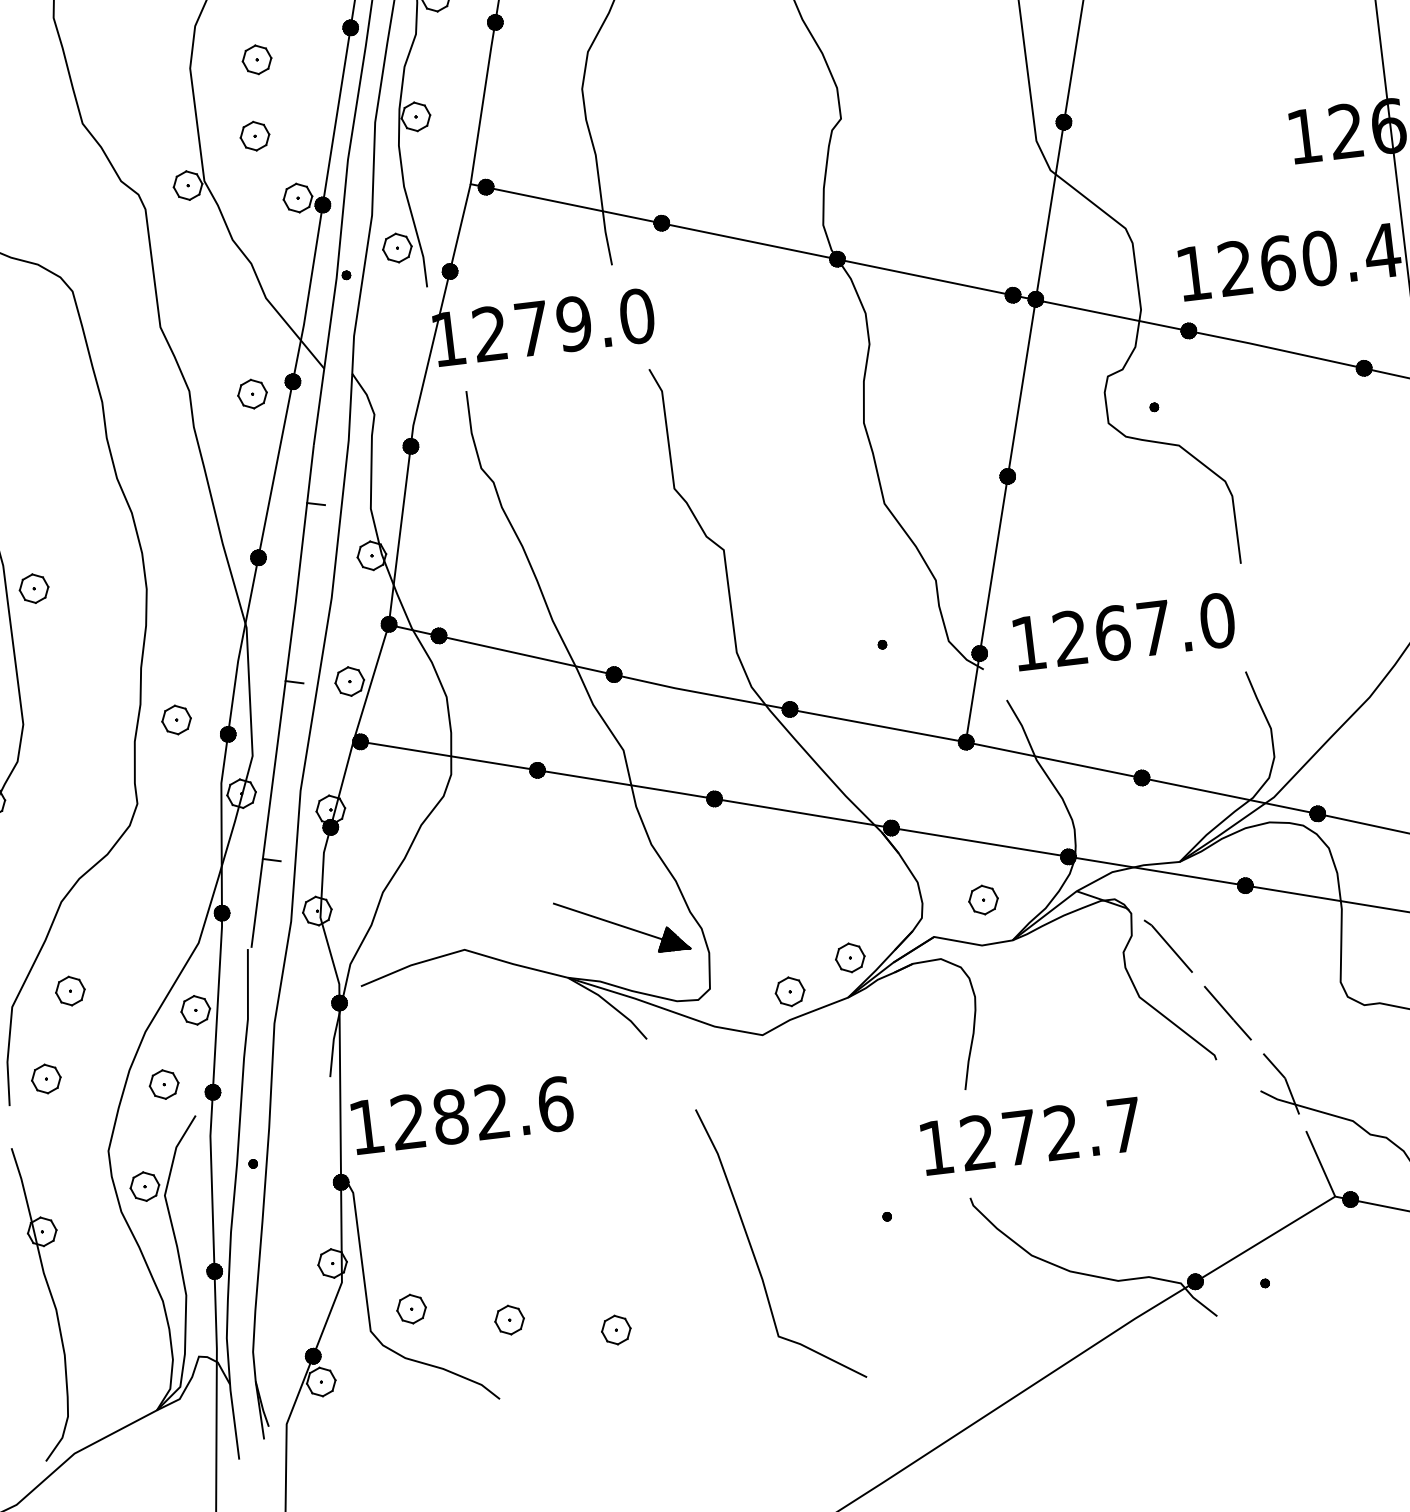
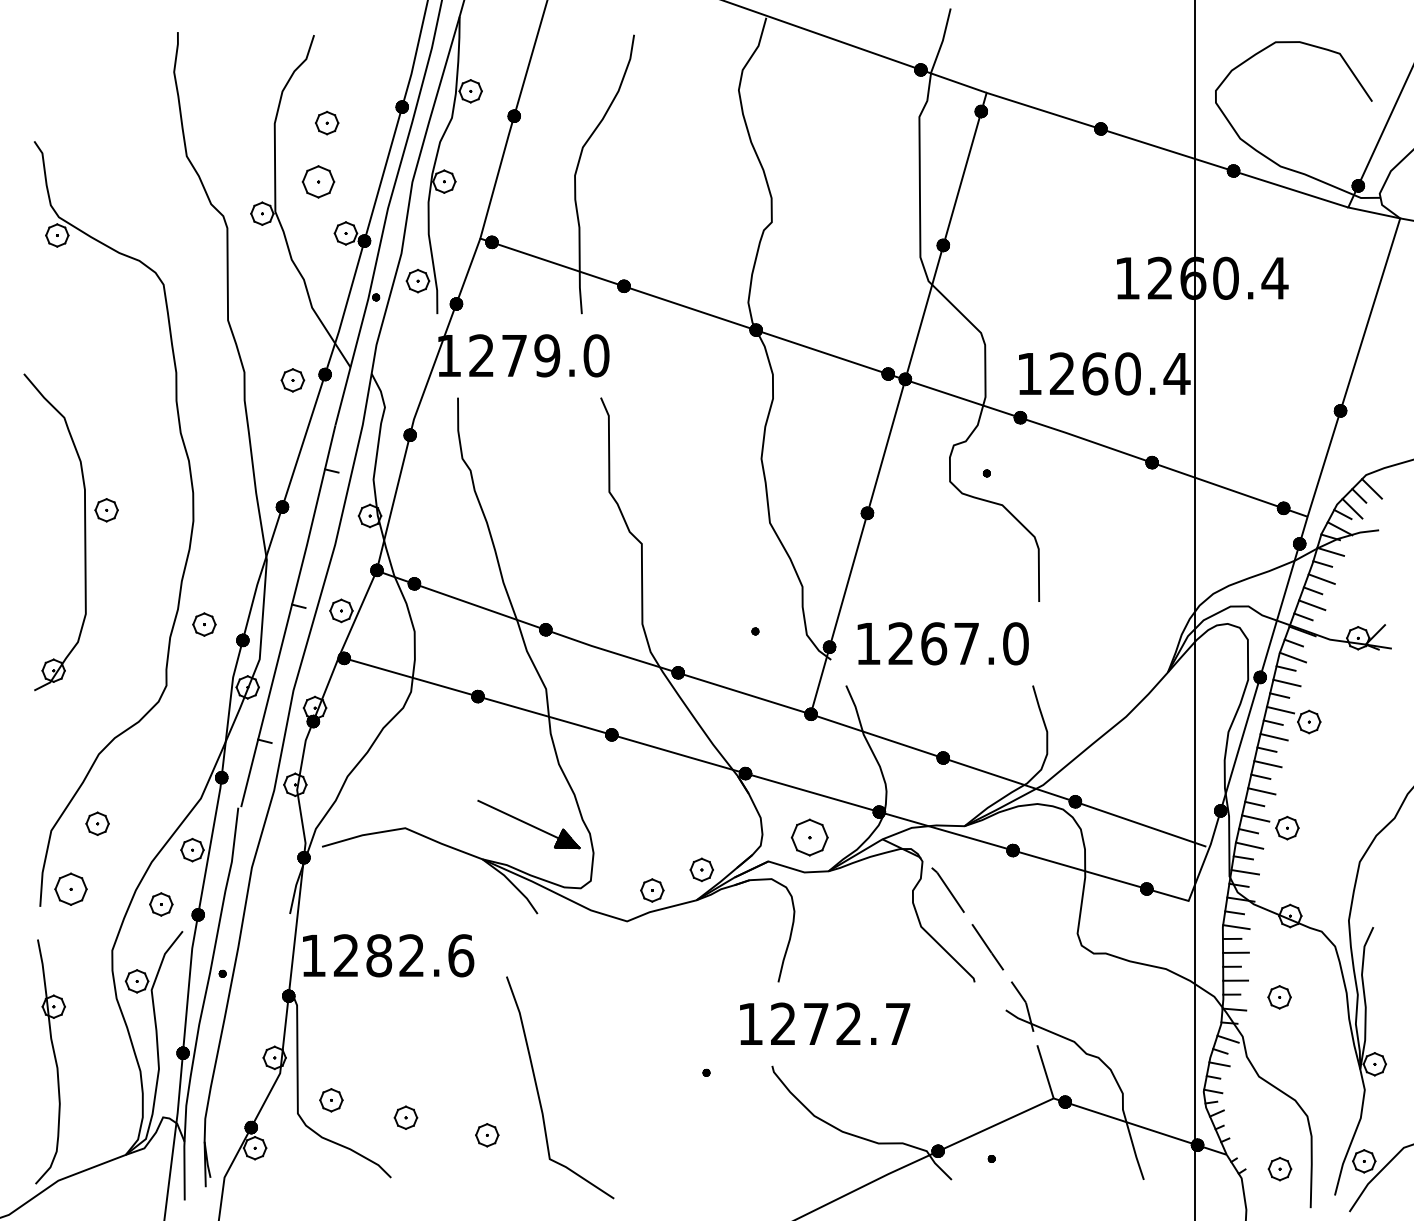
part: (254, 135) -> (318, 181), size x1.4
part: (983, 900) -> (809, 837), size x1.6
part: (45, 1079) -> (70, 889), size x1.4
curve: (753, 1249) -> (538, 1089), moved

